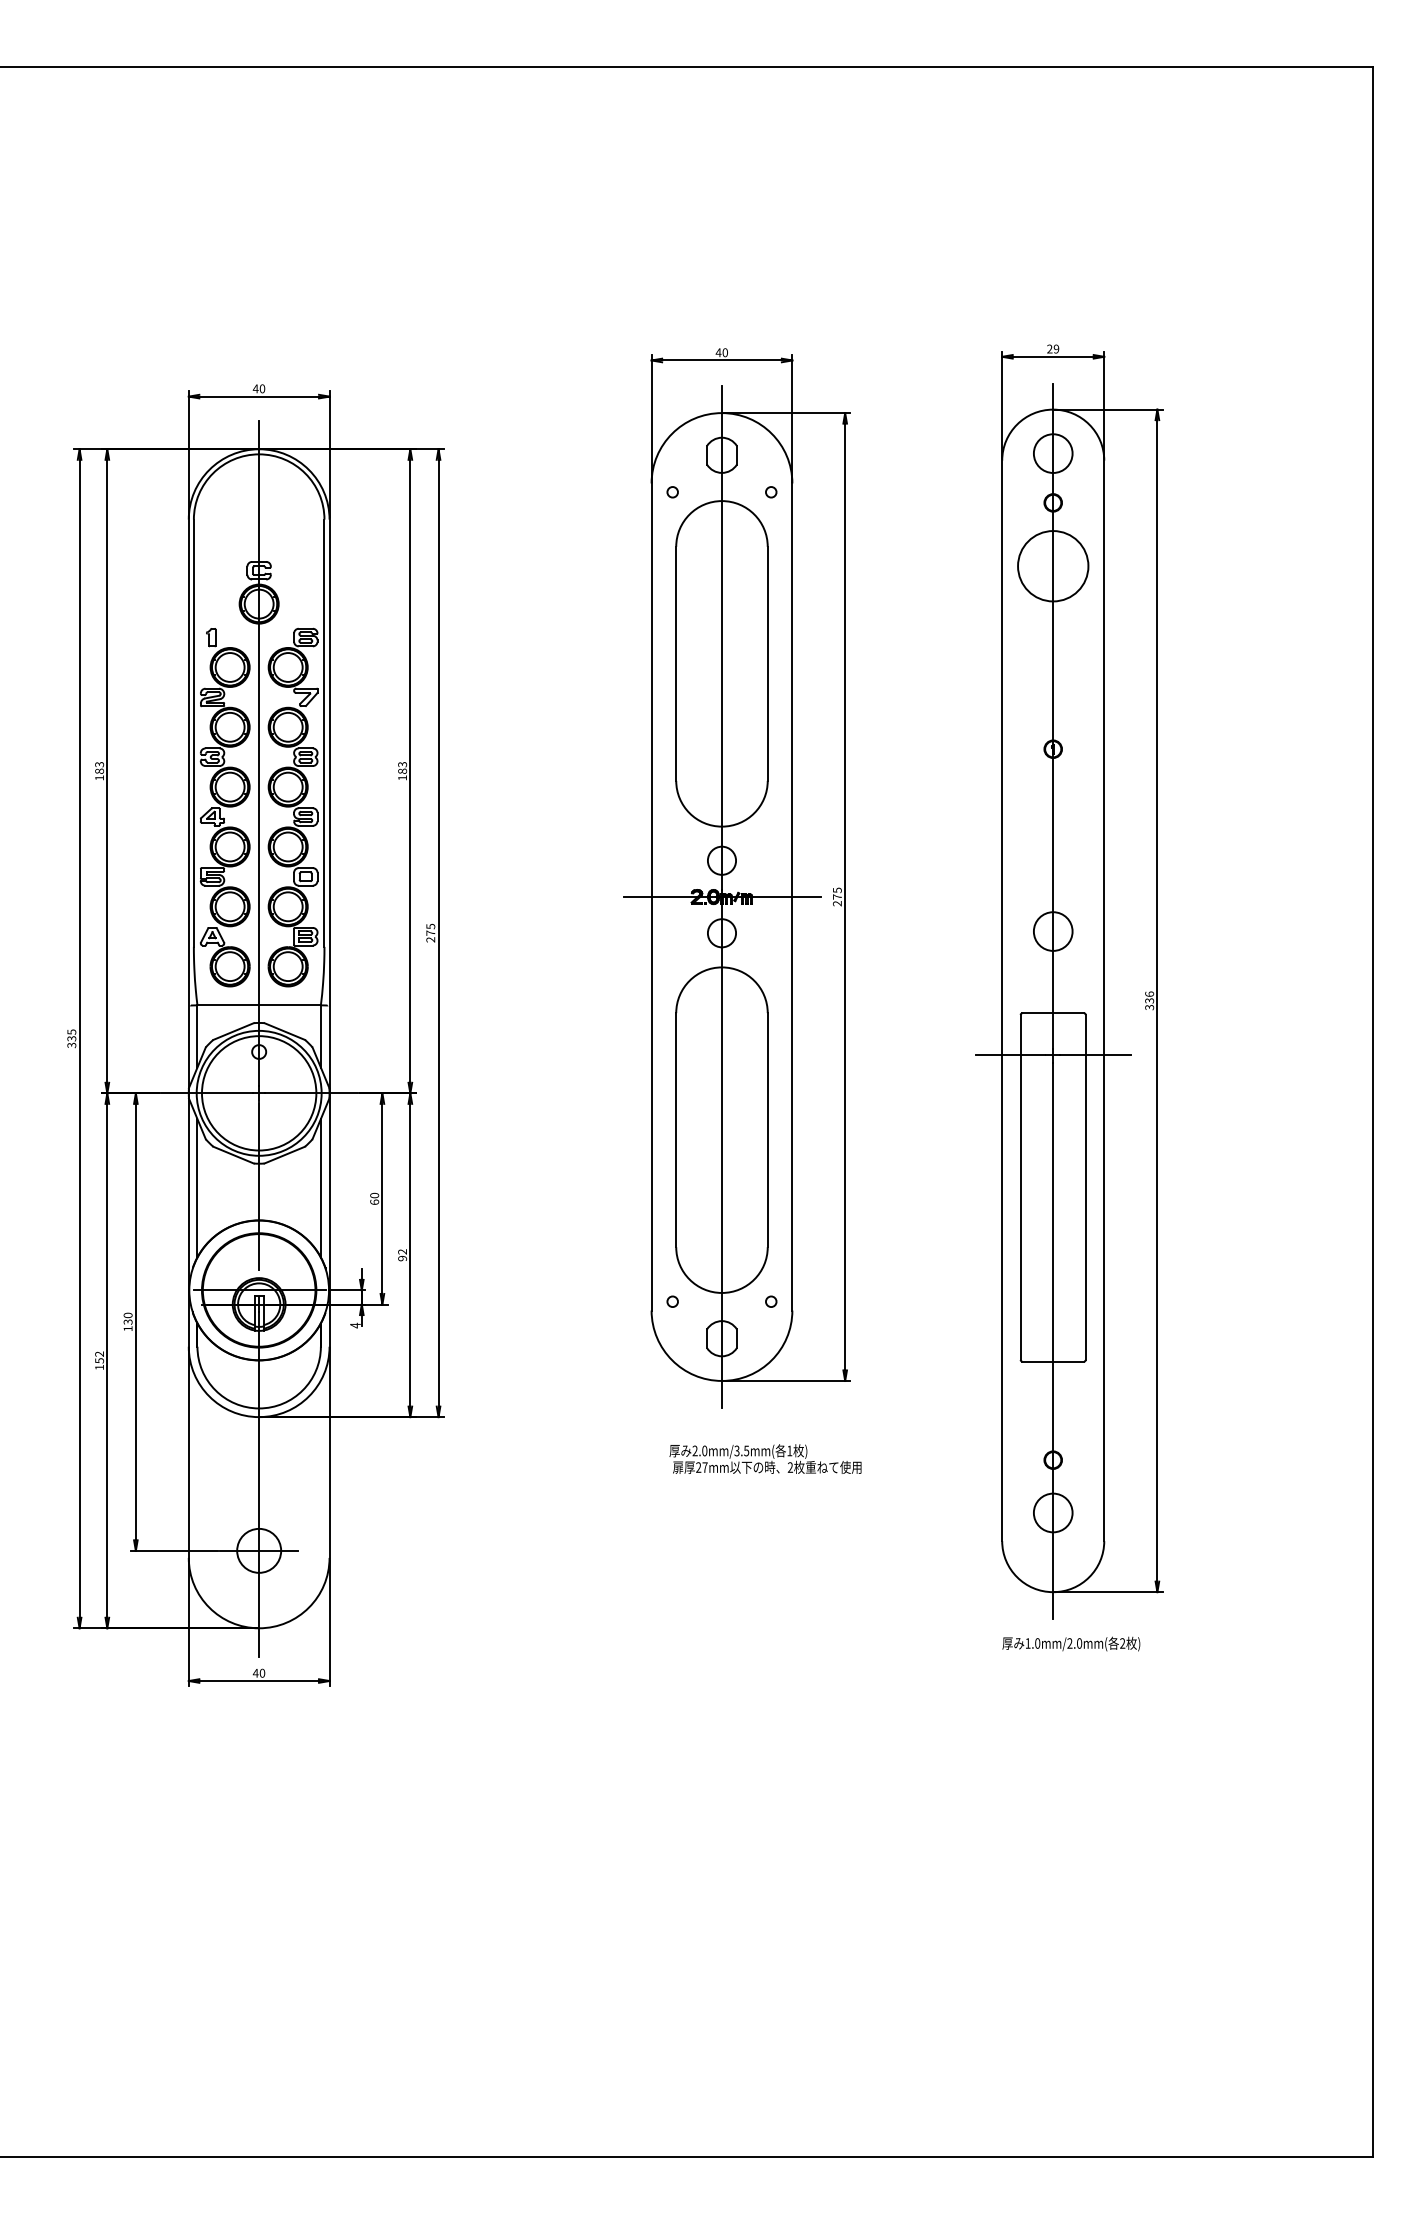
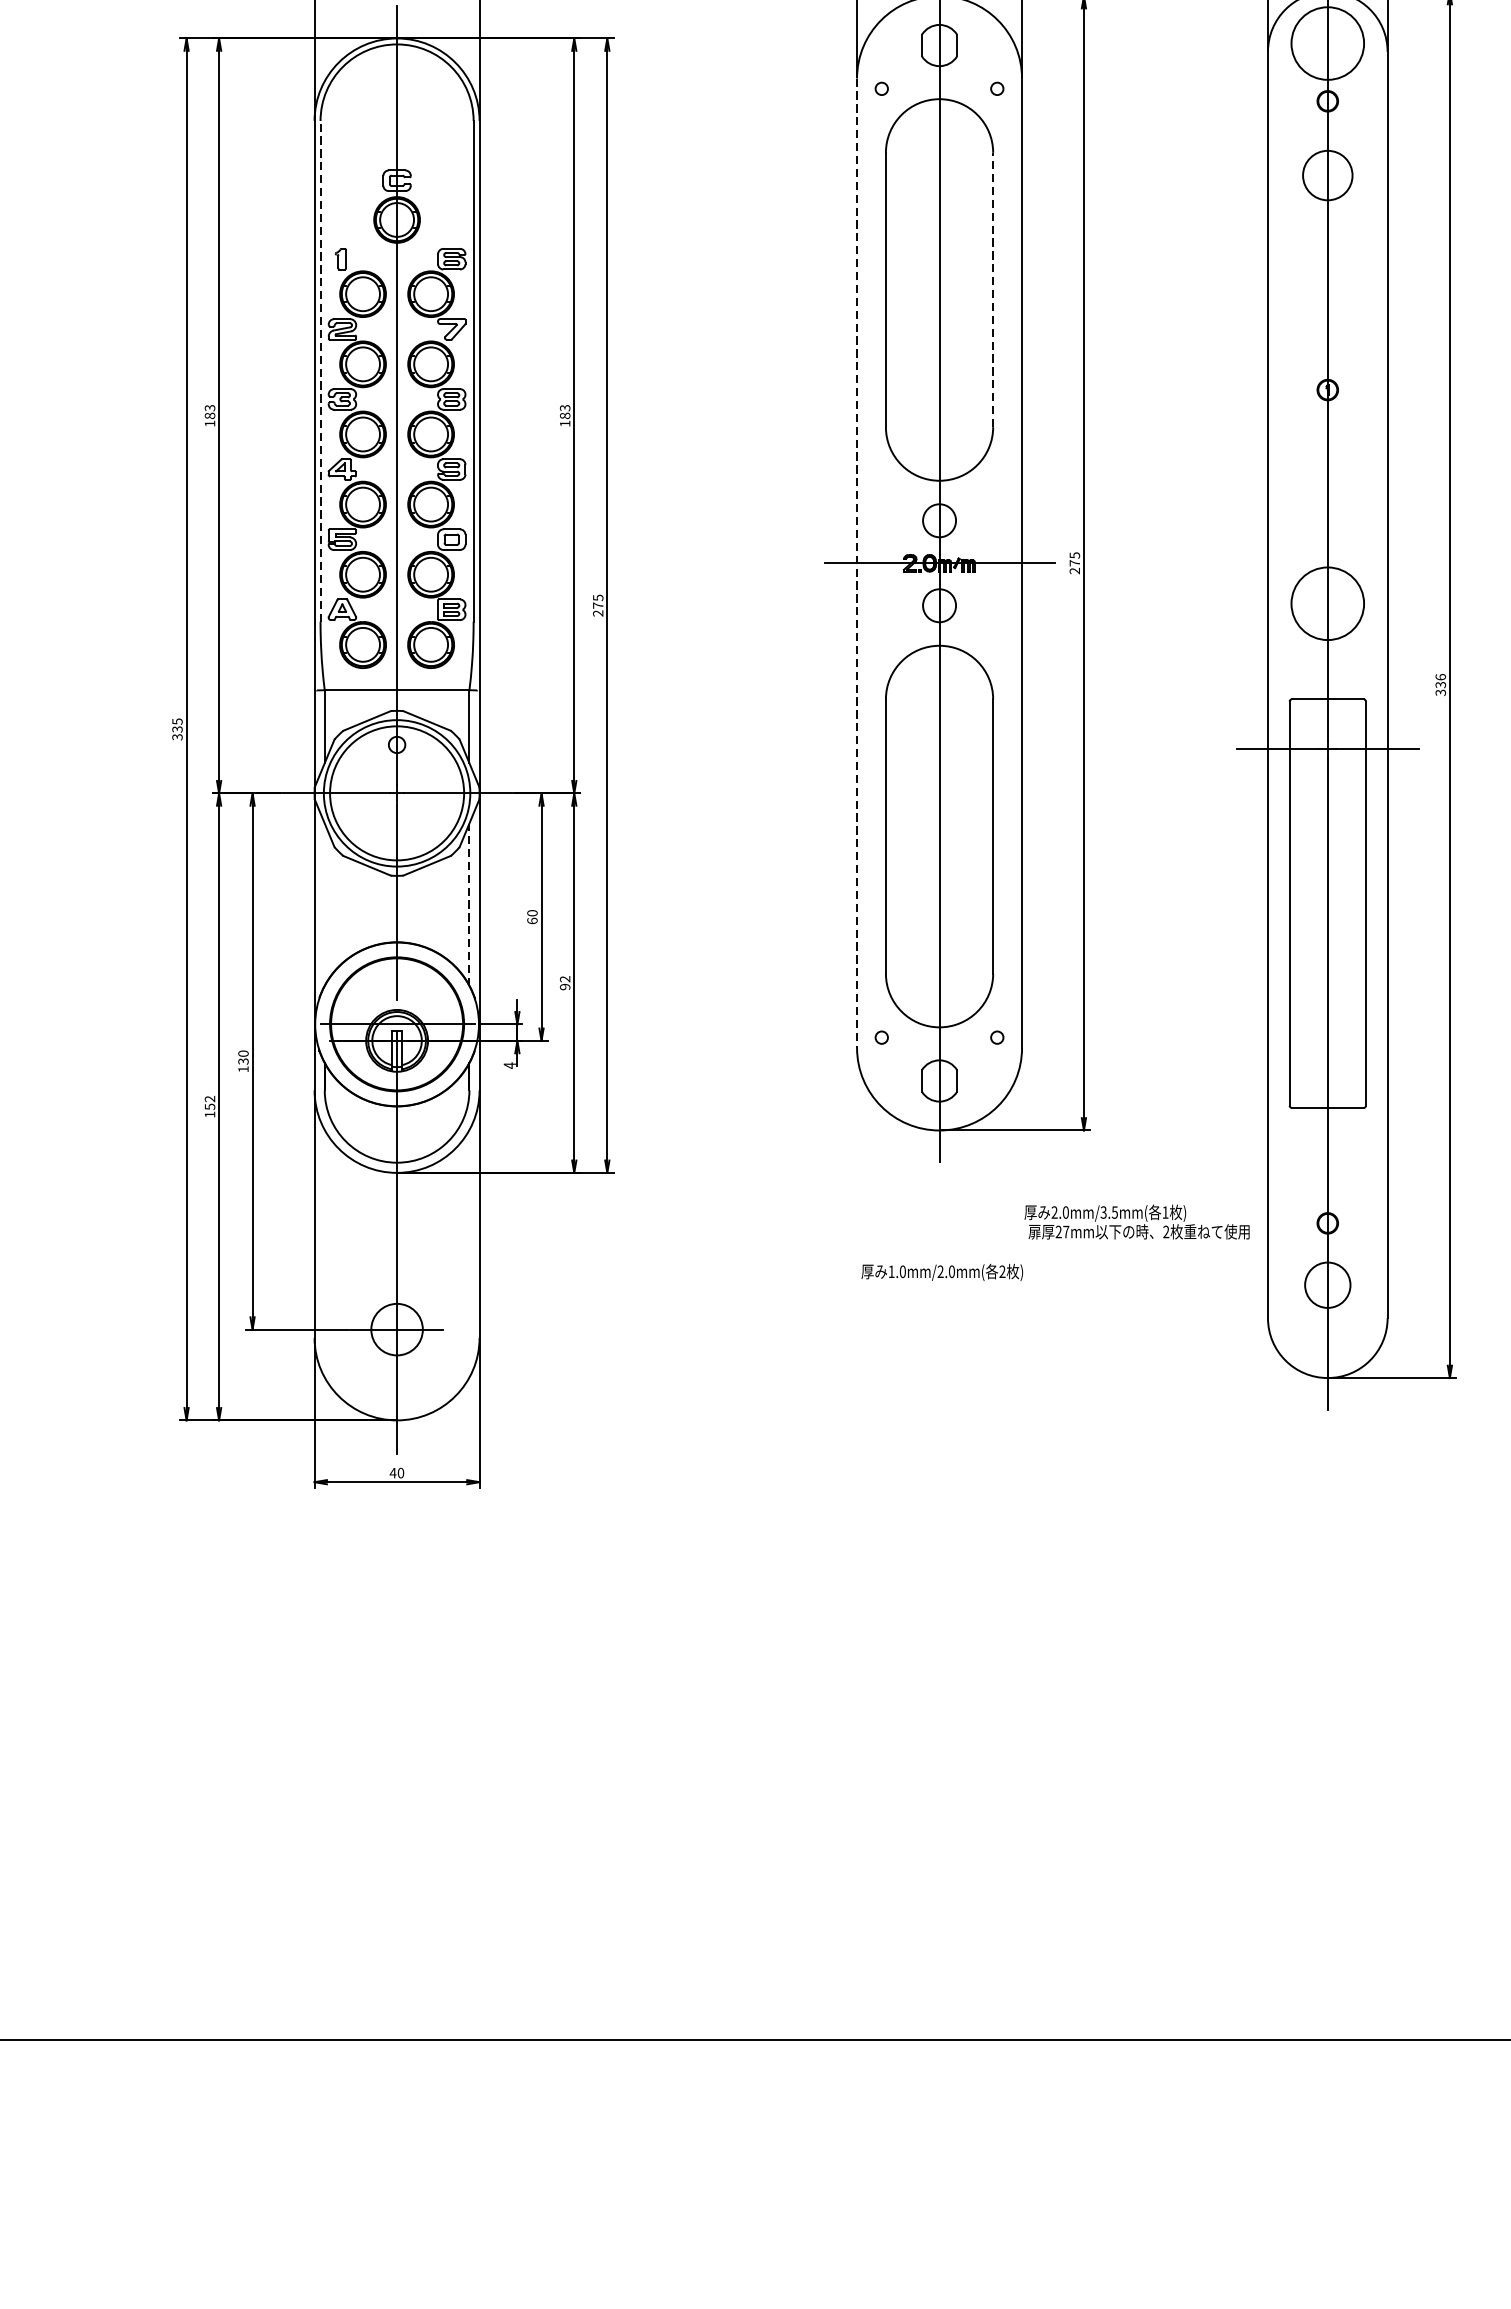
circle: (1052, 453) -> (1326, 43), size x1.6
circle: (1053, 566) -> (1328, 175), size x0.6
line: (767, 663) -> (992, 289), solid -> dashed
line: (193, 733) -> (320, 371), solid -> dashed
line: (651, 897) -> (856, 563), solid -> dashed
circle: (1052, 931) -> (1326, 603), size x1.6
line: (320, 1187) -> (468, 903), solid -> dashed
line: (197, 1188) -> (324, 904), removed
text: (765, 1458) -> (1137, 1221), moved
text: (1071, 1643) -> (942, 1271), moved

